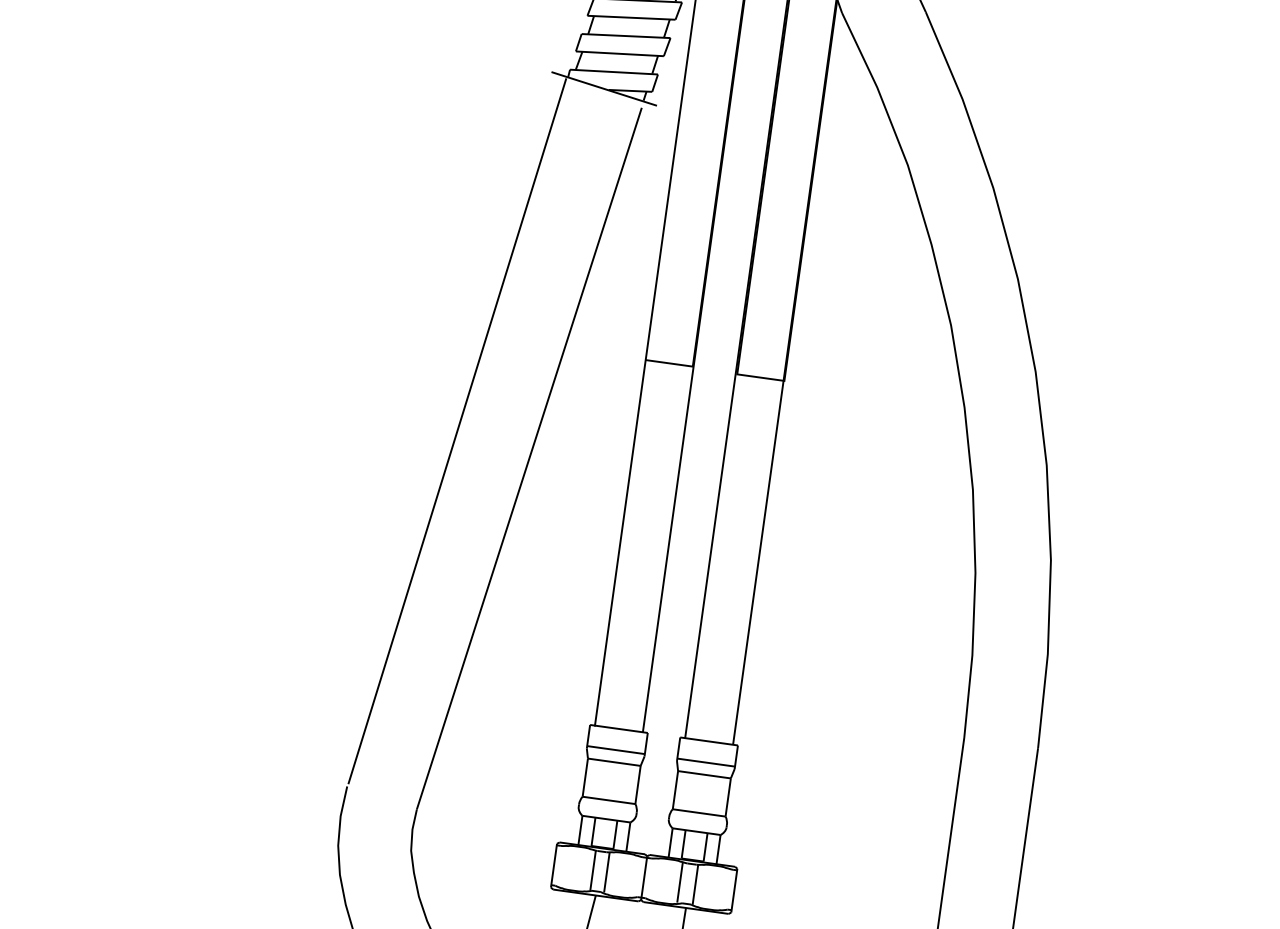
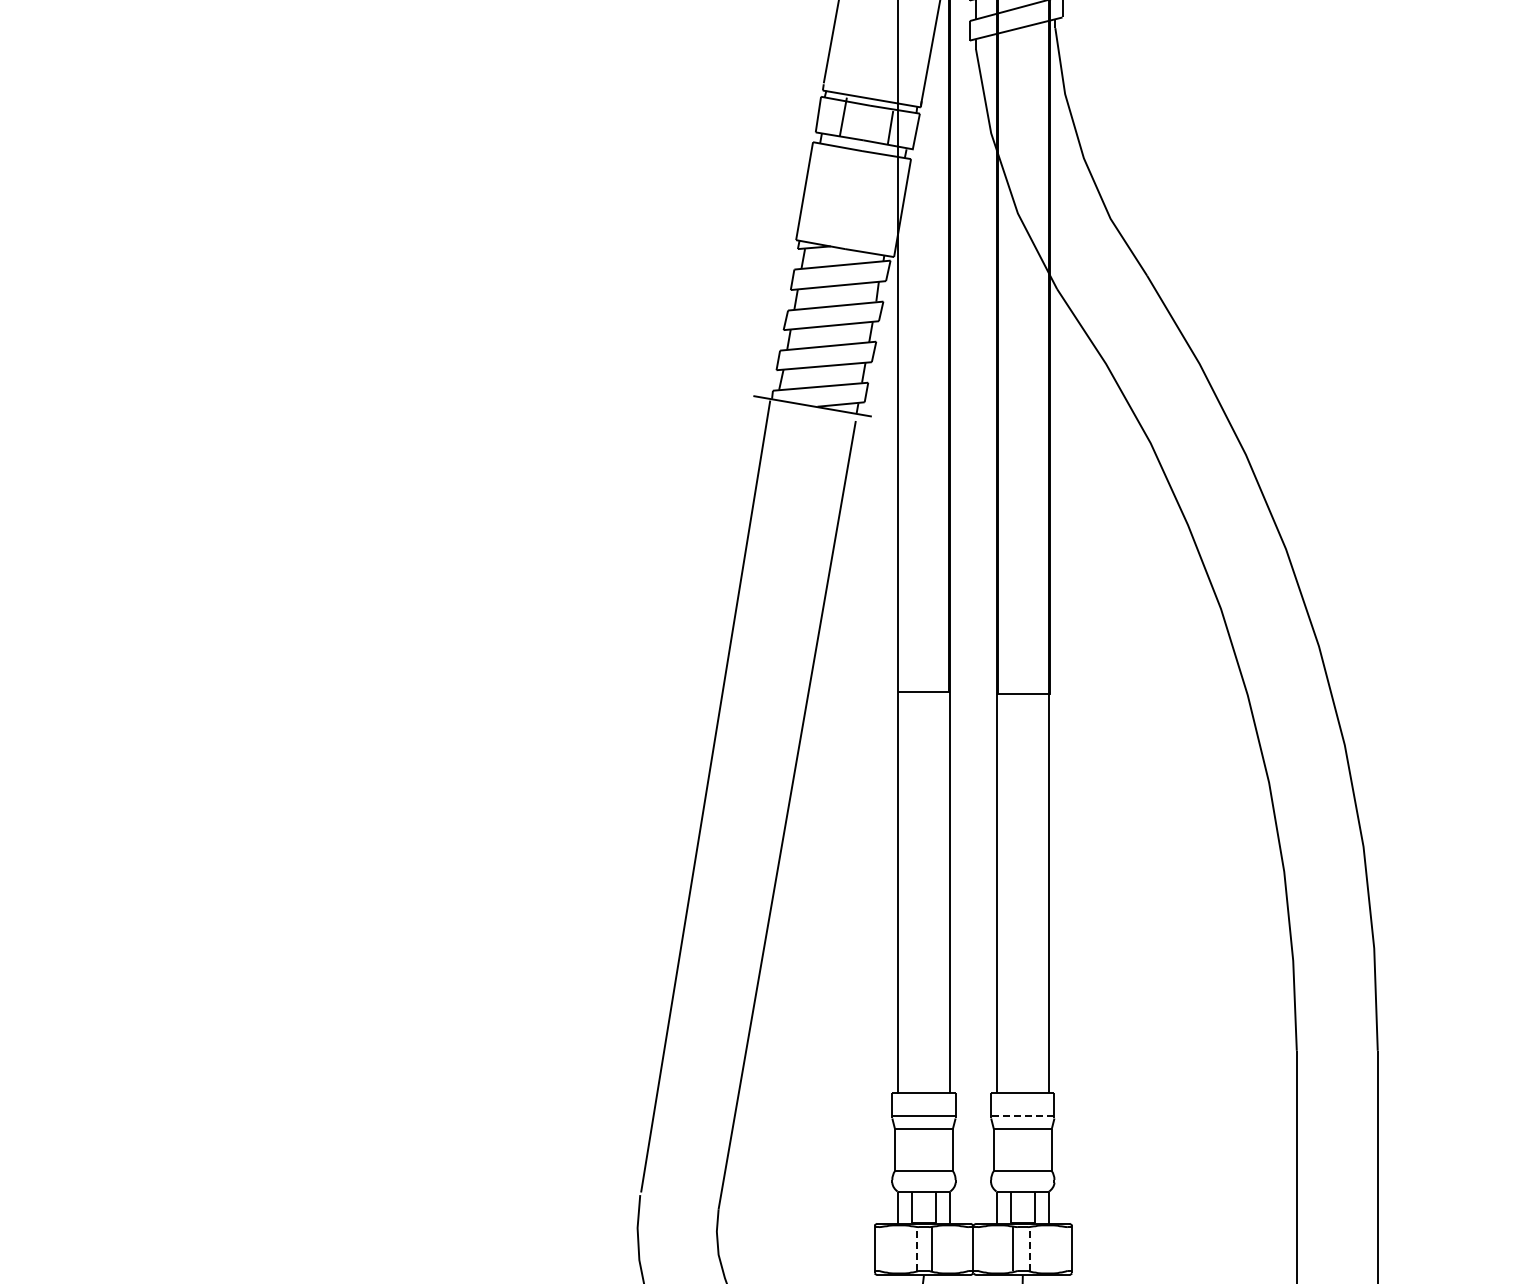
line: (705, 762) -> (1022, 1115), solid -> dashed
line: (593, 870) -> (917, 1248), solid -> dashed
line: (695, 884) -> (1029, 1248), solid -> dashed

